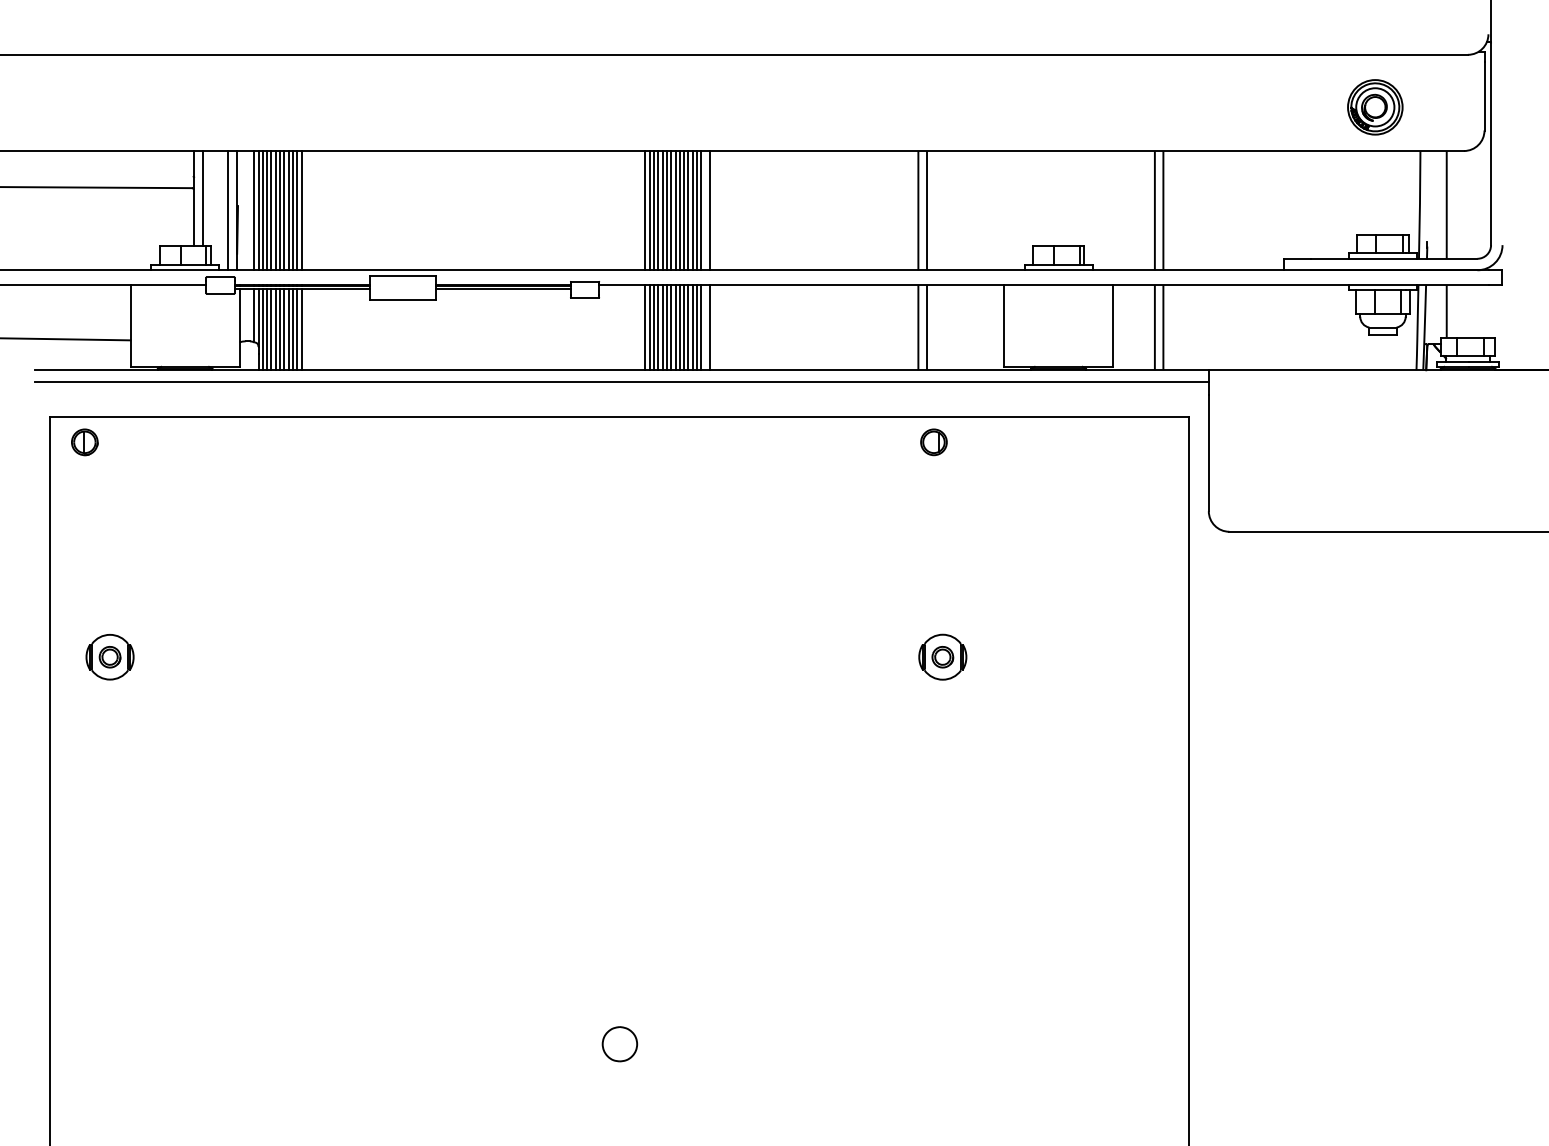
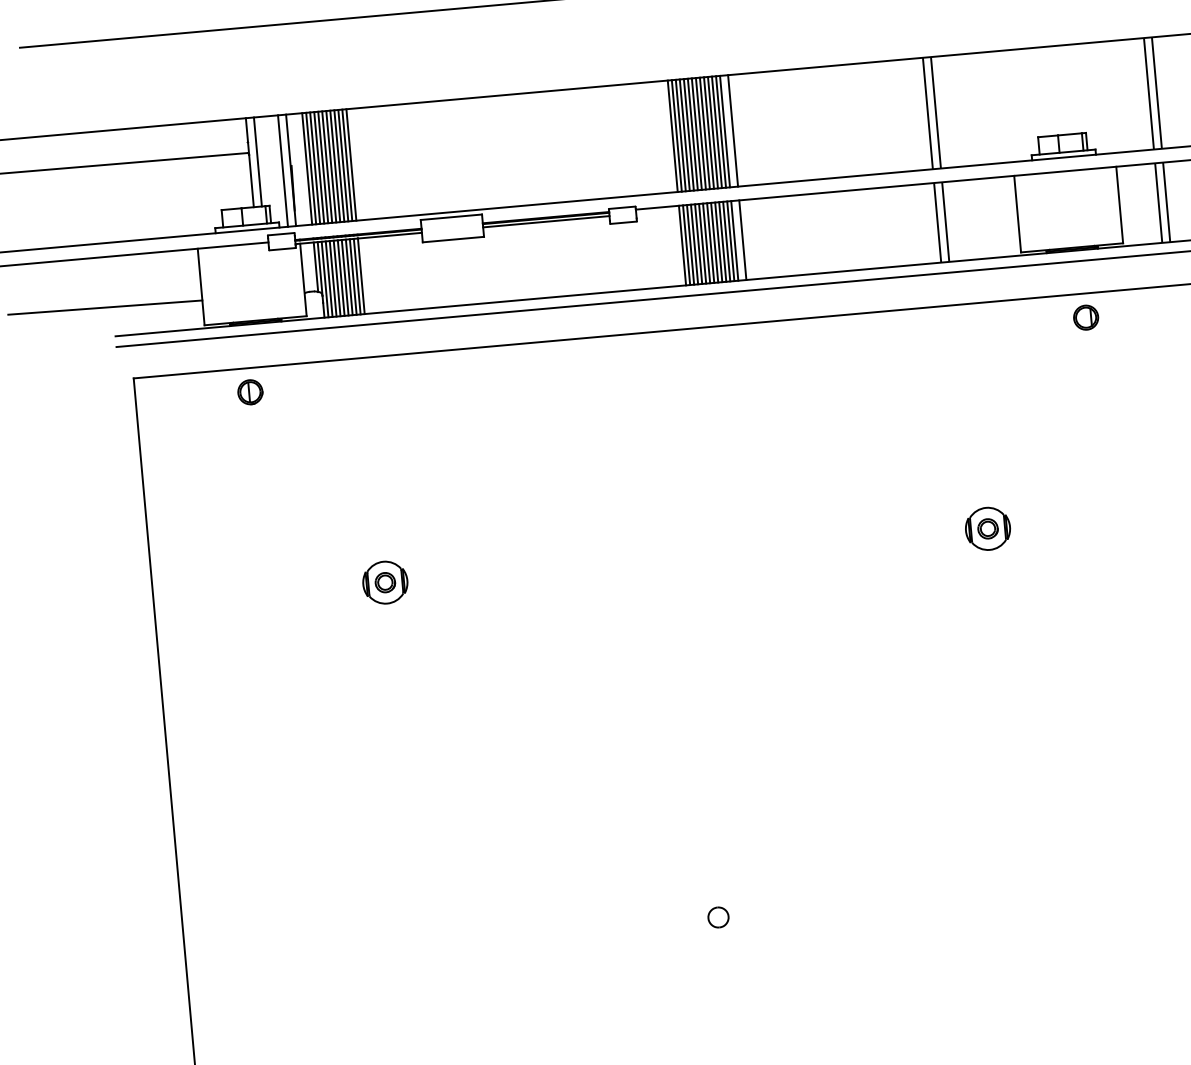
part: (84, 442) -> (250, 392), moved
part: (933, 442) -> (1085, 317), moved
part: (109, 657) -> (384, 582), moved
part: (619, 1043) -> (718, 916), size x0.62

